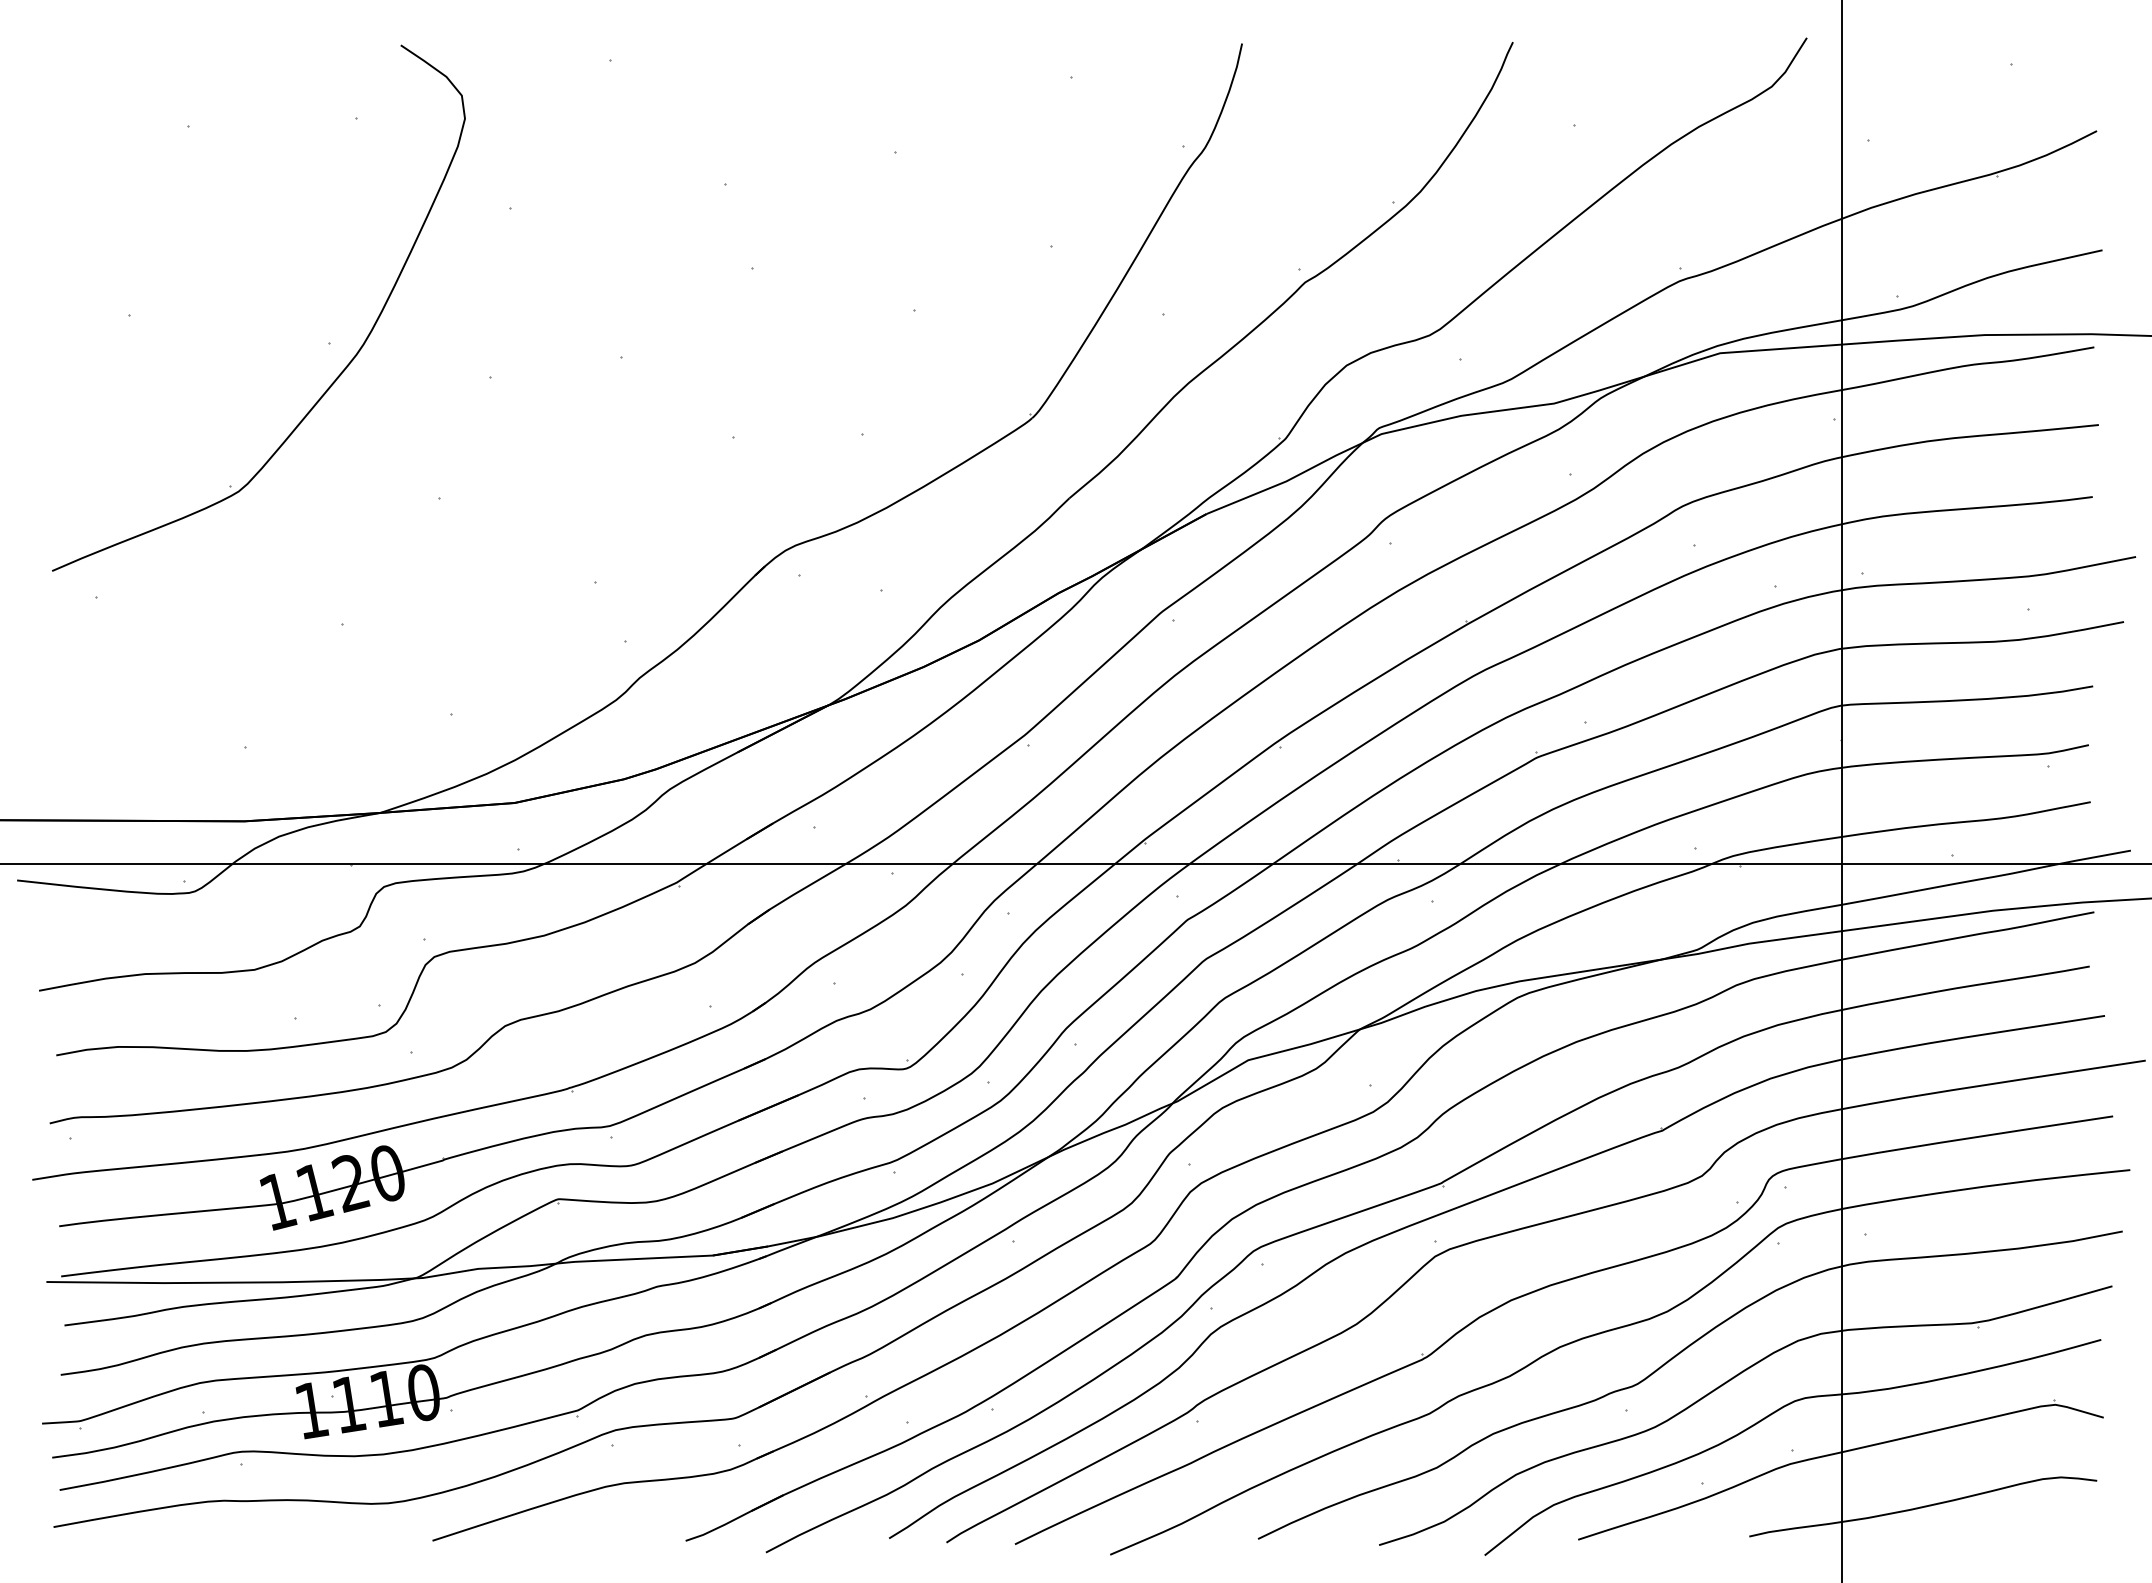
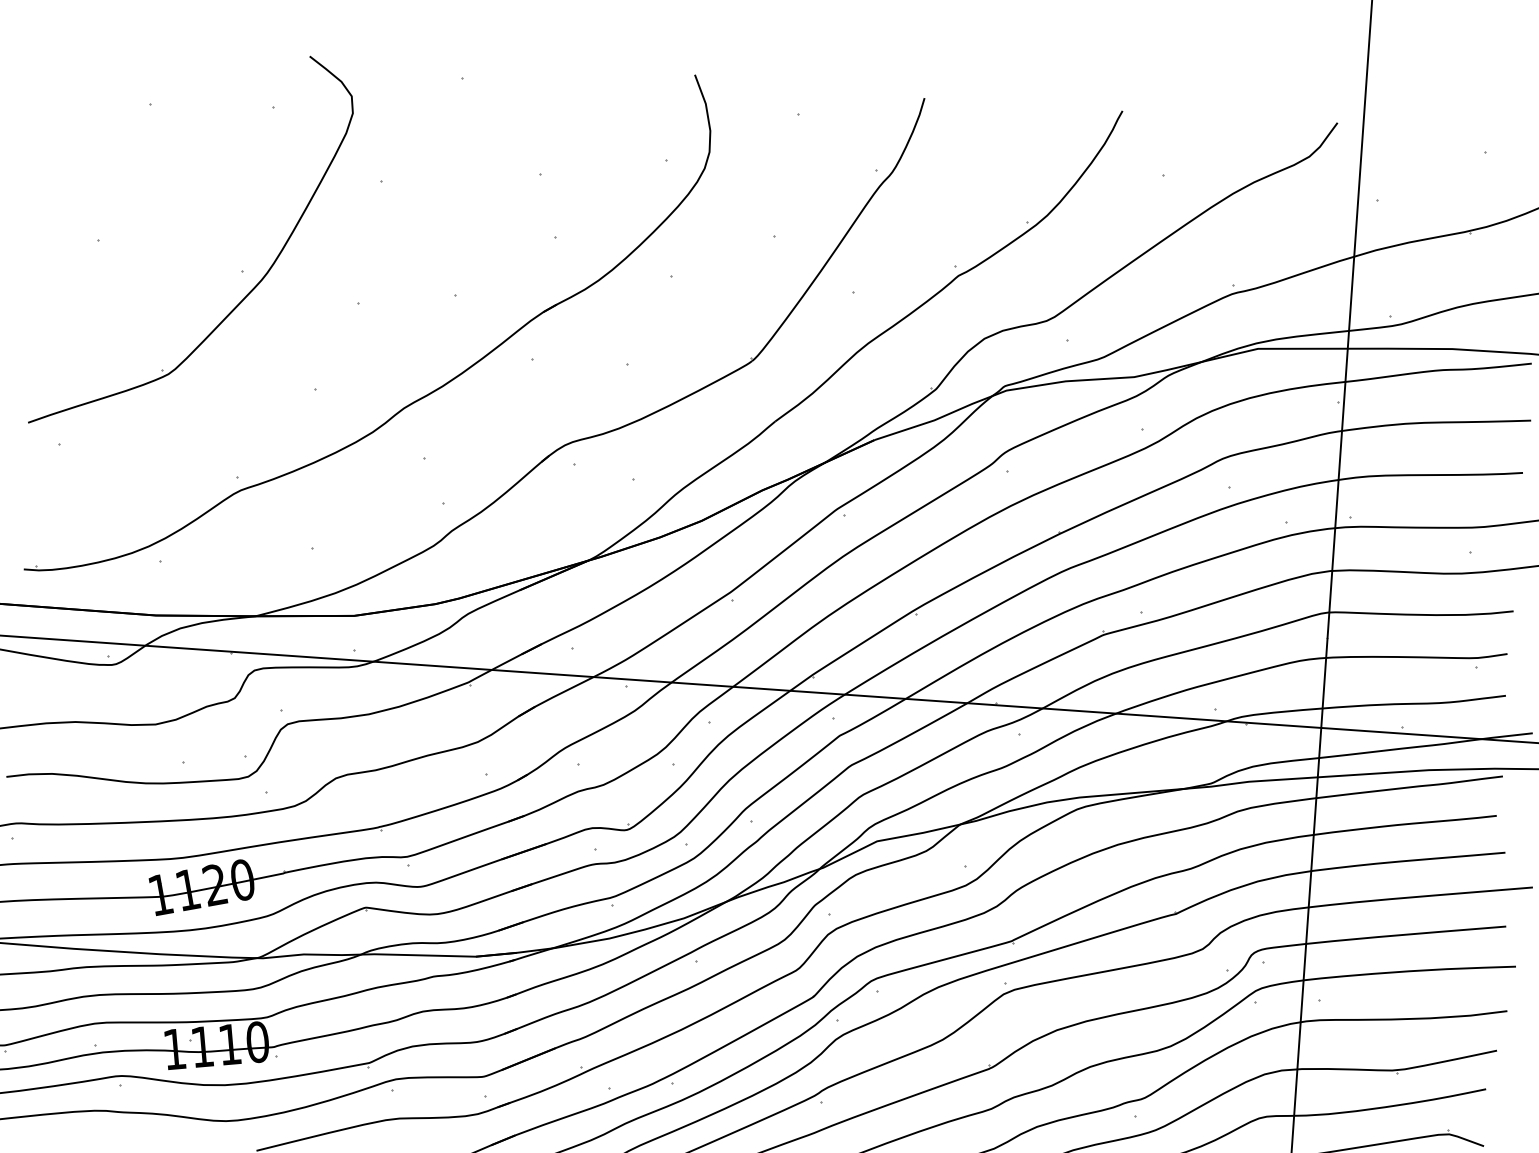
part: (575, 505) -> (413, 401), added

